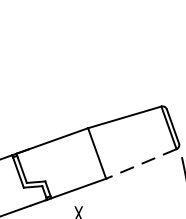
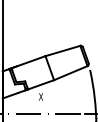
line: (140, 164) -> (70, 73), dashed -> solid

